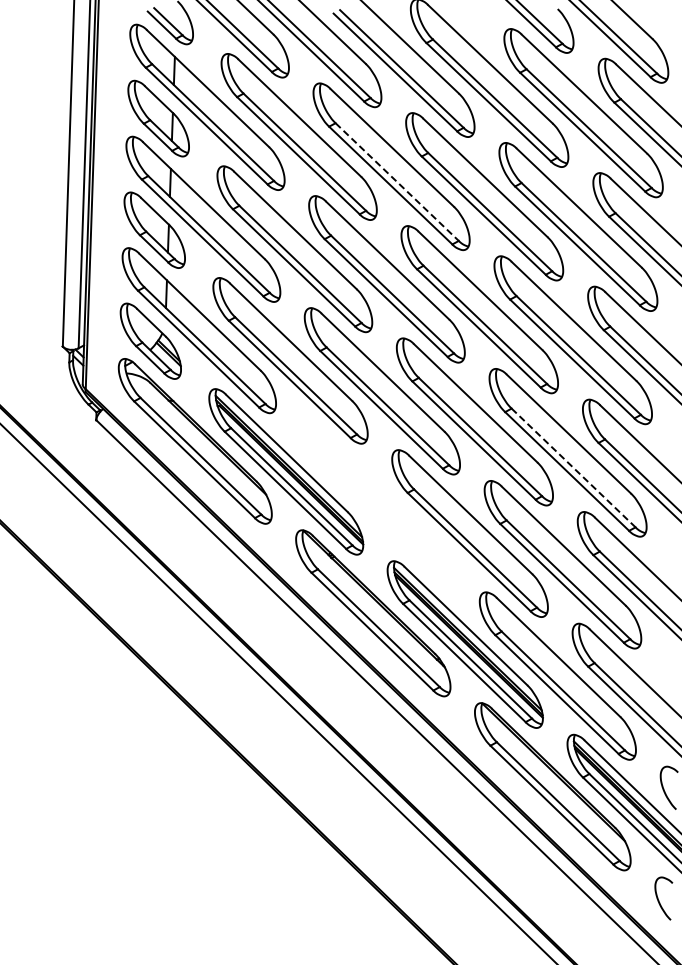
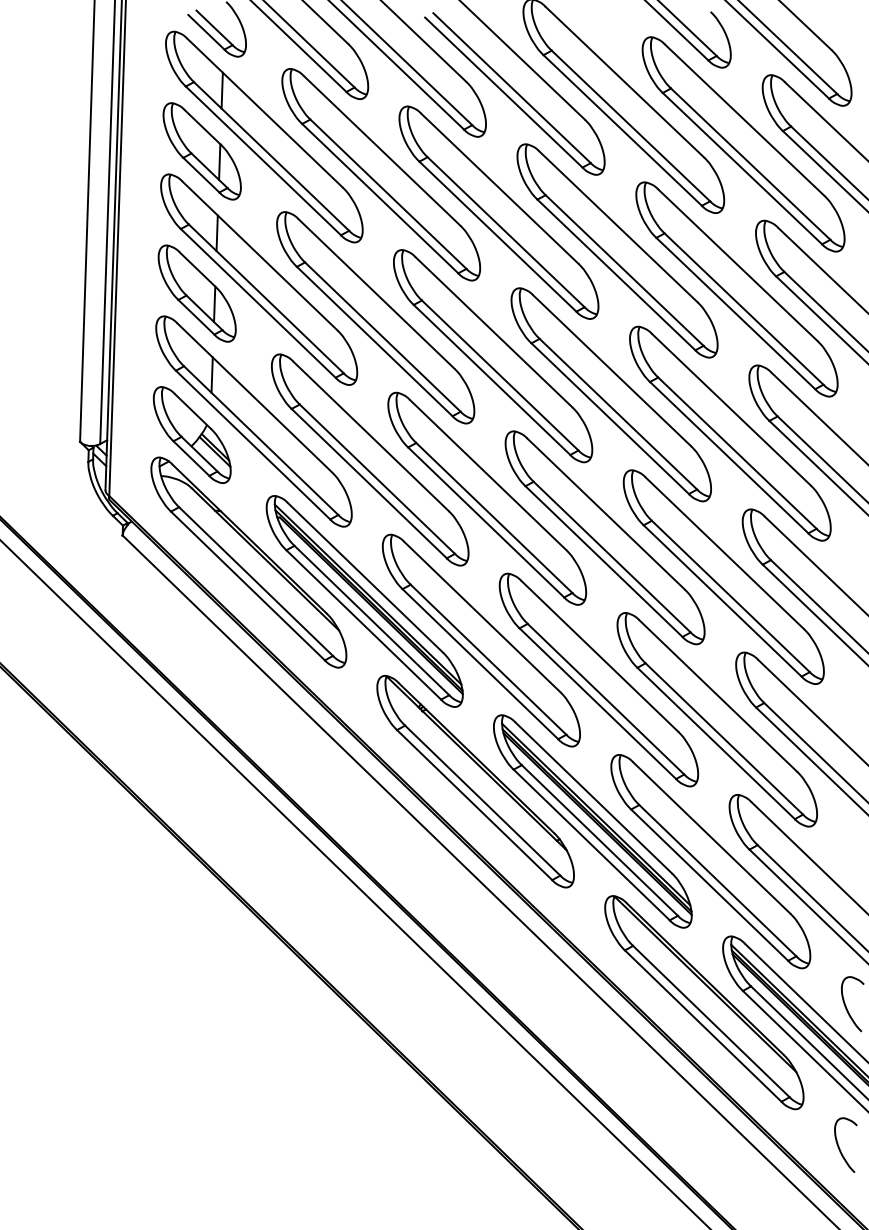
line: (397, 182) -> (506, 232), dashed -> solid
line: (573, 467) -> (730, 595), dashed -> solid
part: (377, 502) -> (481, 640), added

